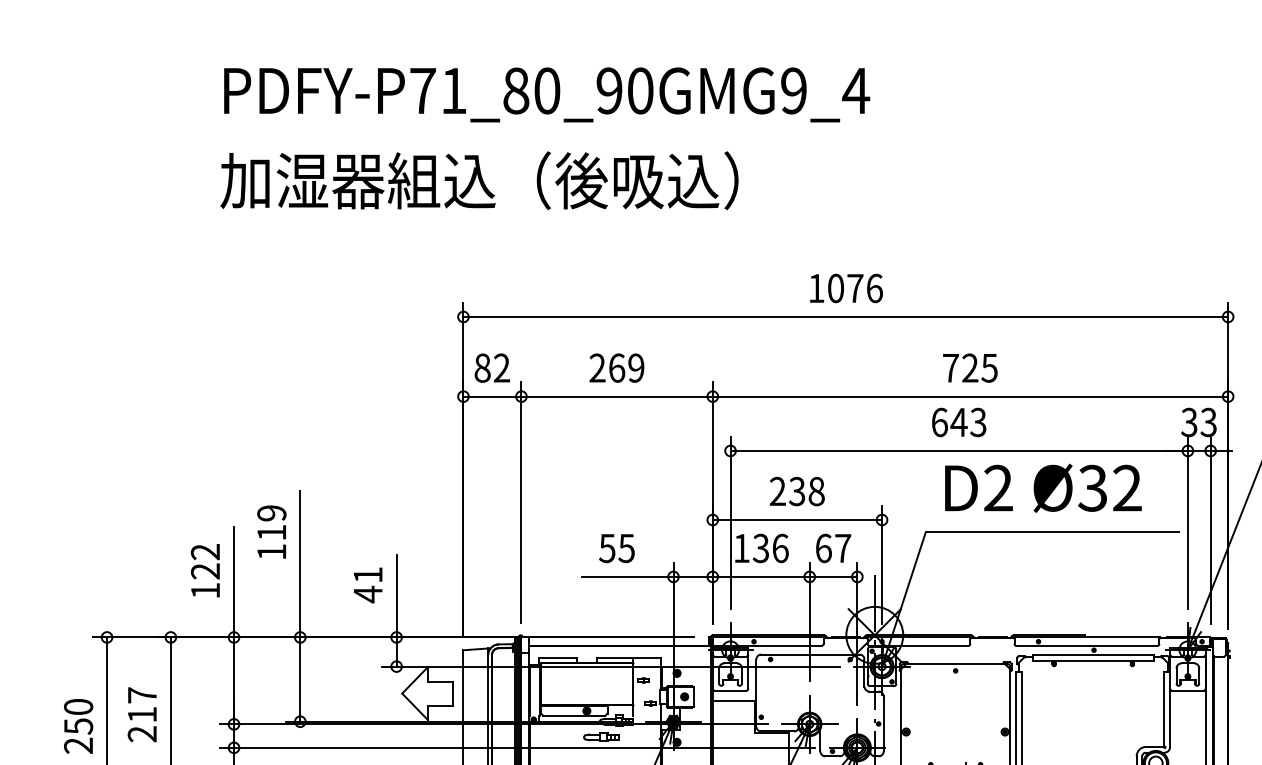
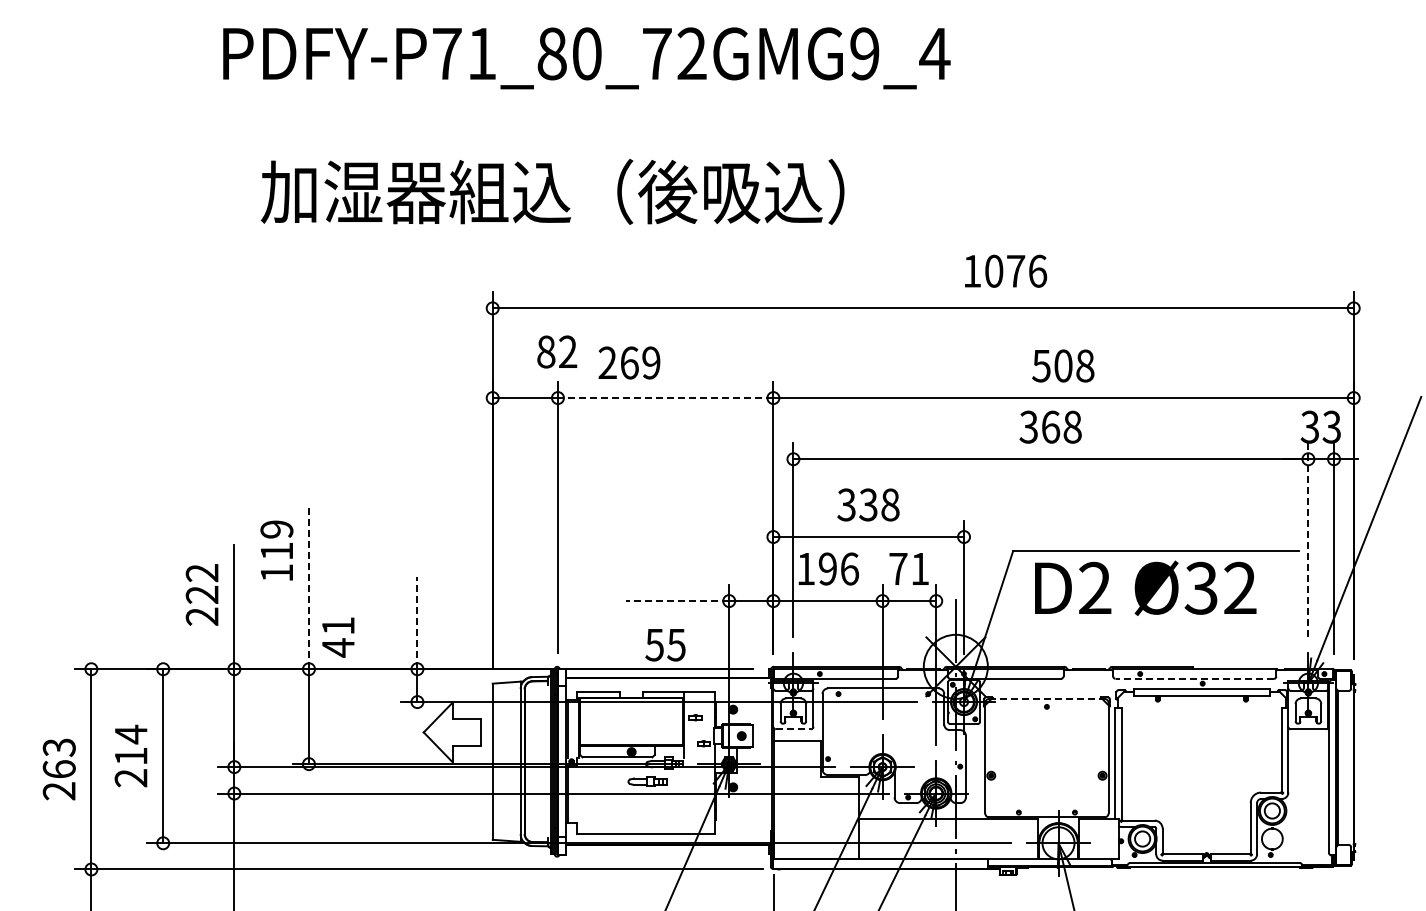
text: (624, 90) -> (674, 53), PDFY-P71_80_90GMG9_4 -> PDFY-P71_80_72GMG9_4
text: (479, 180) -> (552, 191), moved
text: (846, 287) -> (1006, 270), moved
text: (492, 367) -> (557, 351), moved
text: (616, 367) -> (629, 362), moved
text: (970, 367) -> (1063, 365), 725 -> 508
line: (616, 397) -> (665, 398), solid -> dashed
text: (958, 421) -> (1050, 426), 643 -> 368
text: (1043, 487) -> (1145, 587), moved
text: (777, 492) -> (846, 505), 238 -> 338
line: (1187, 523) -> (1308, 540), solid -> dashed
text: (760, 547) -> (827, 568), 136 -> 196
text: (833, 547) -> (909, 568), 67 -> 71
text: (616, 548) -> (665, 645), moved
line: (299, 563) -> (308, 586), solid -> dashed
line: (627, 577) -> (677, 601), solid -> dashed
text: (368, 585) -> (338, 637), moved
text: (204, 590) -> (201, 616), 122 -> 222
line: (396, 595) -> (417, 622), solid -> dashed
line: (1086, 645) -> (1194, 678), solid -> dashed
line: (955, 663) -> (1046, 698), solid -> dashed
line: (730, 690) -> (793, 729), solid -> dashed
text: (142, 695) -> (131, 734), 217 -> 214
text: (77, 716) -> (58, 758), 250 -> 263

